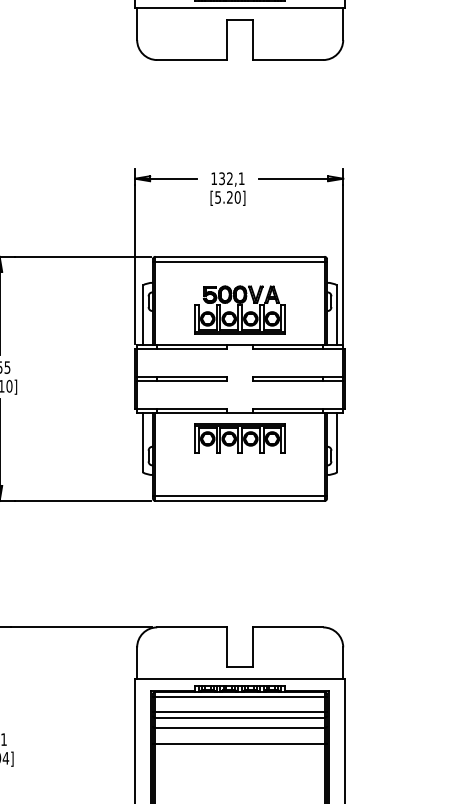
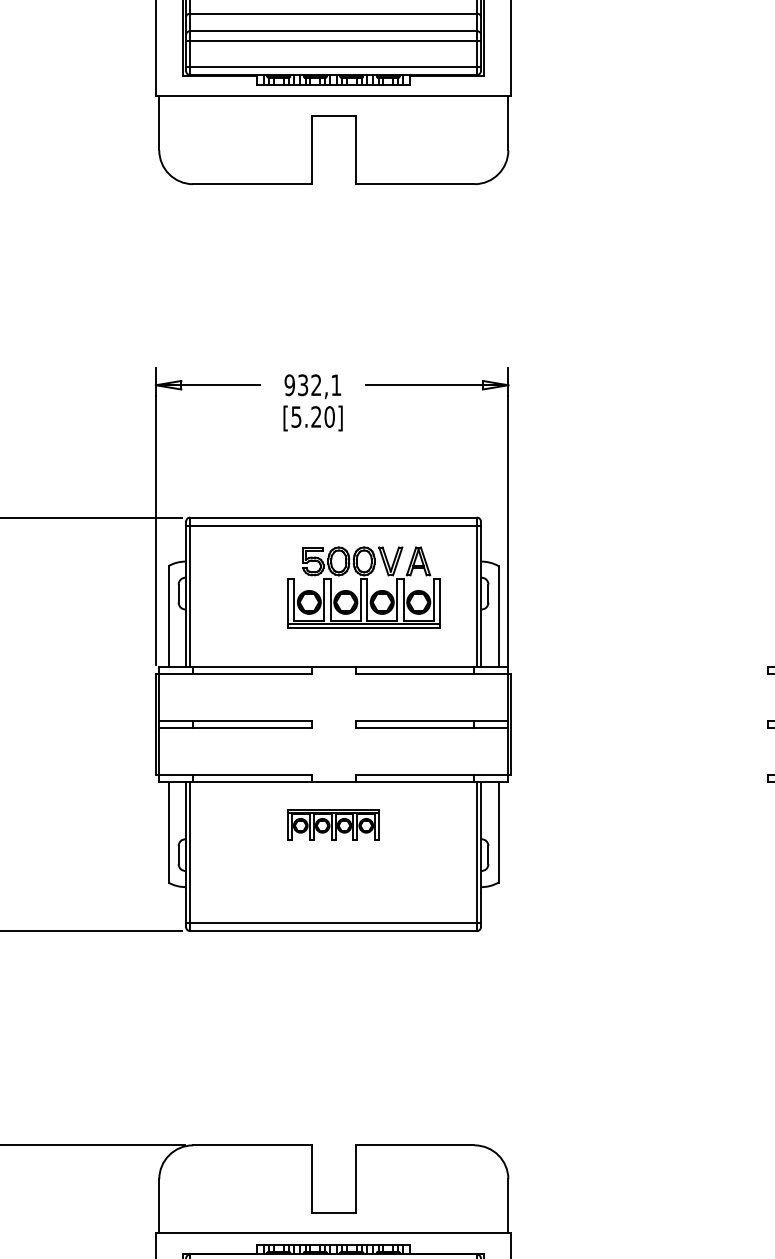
text: (214, 178) -> (290, 384), 132,1 -> 932,1
part: (239, 309) -> (363, 586), moved
part: (239, 438) -> (332, 825), size x0.6

